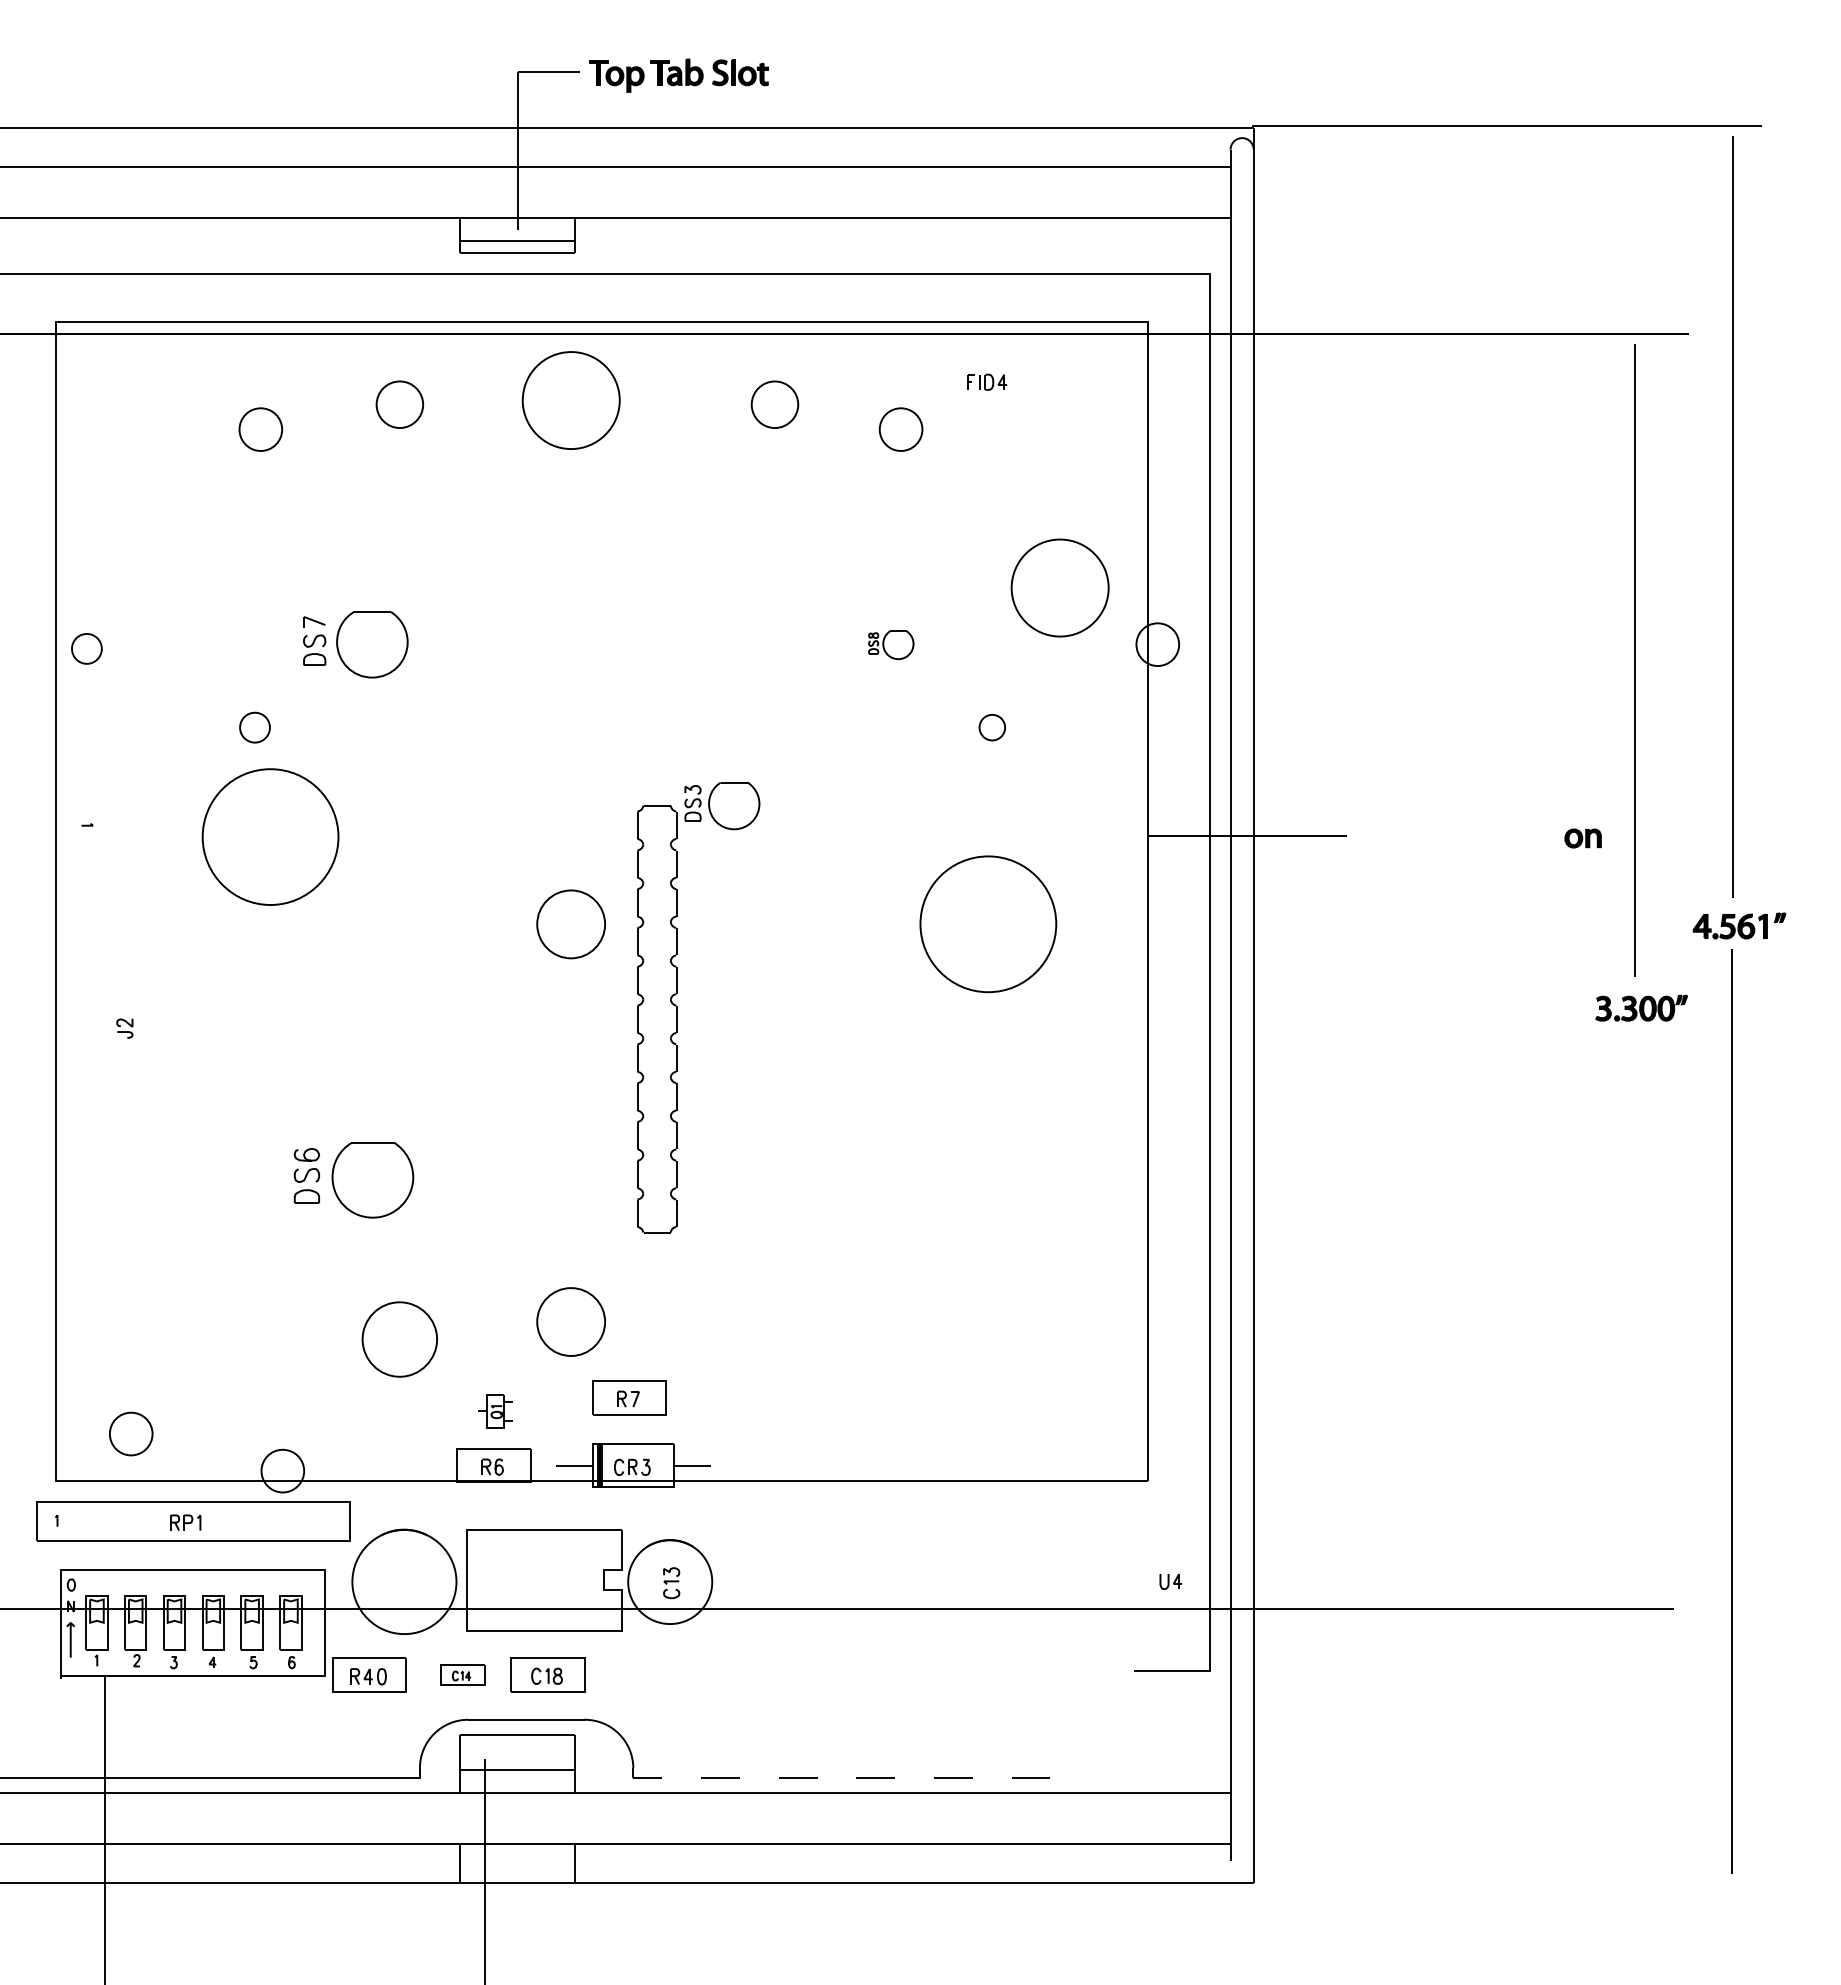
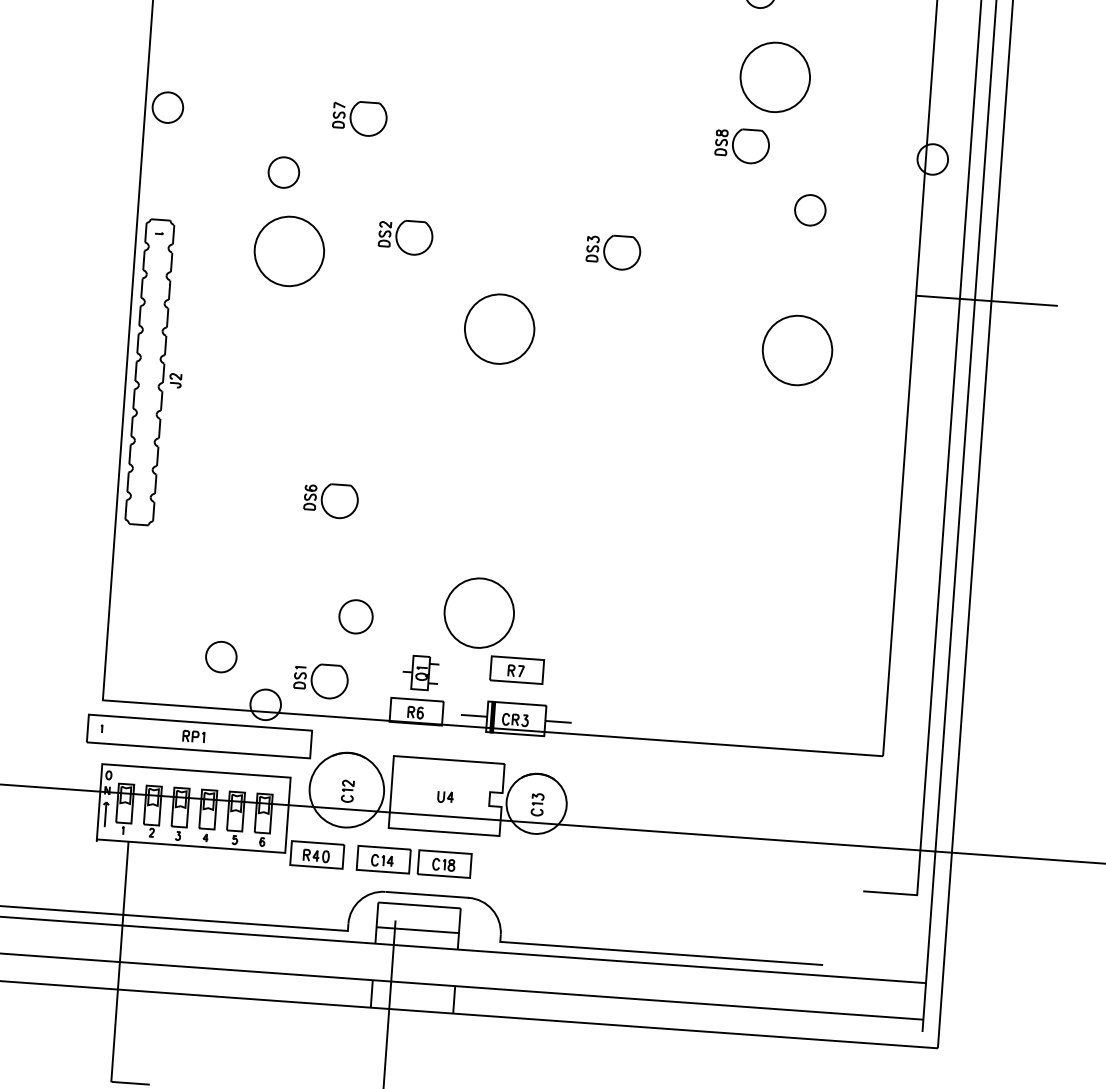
part: (1059, 587) -> (774, 76), moved
part: (355, 644) -> (359, 118), size x0.71
part: (891, 645) -> (742, 146), size x1.67
part: (86, 648) -> (167, 107), size x1.43
part: (254, 727) -> (283, 172), size x1.43
part: (992, 727) -> (810, 210), size x1.67
part: (431, 806) -> (405, 237), added
part: (270, 836) -> (289, 251), size x0.71
part: (570, 924) -> (499, 329), size x1.43
part: (988, 924) -> (797, 350), size x0.71
part: (657, 1019) -> (150, 372), moved
part: (353, 1180) -> (331, 500), size x0.62
part: (570, 1321) -> (478, 612), size x1.43
part: (399, 1339) -> (355, 616), size x0.62
part: (495, 1411) -> (420, 673), size x1.43
part: (357, 1432) -> (321, 681), added
part: (131, 1433) -> (221, 656), moved
part: (1170, 1581) -> (445, 796), moved
part: (405, 1583) -> (347, 791), added
part: (462, 1674) -> (383, 859), size x1.67
line: (853, 1777) -> (657, 952), dashed -> solid

